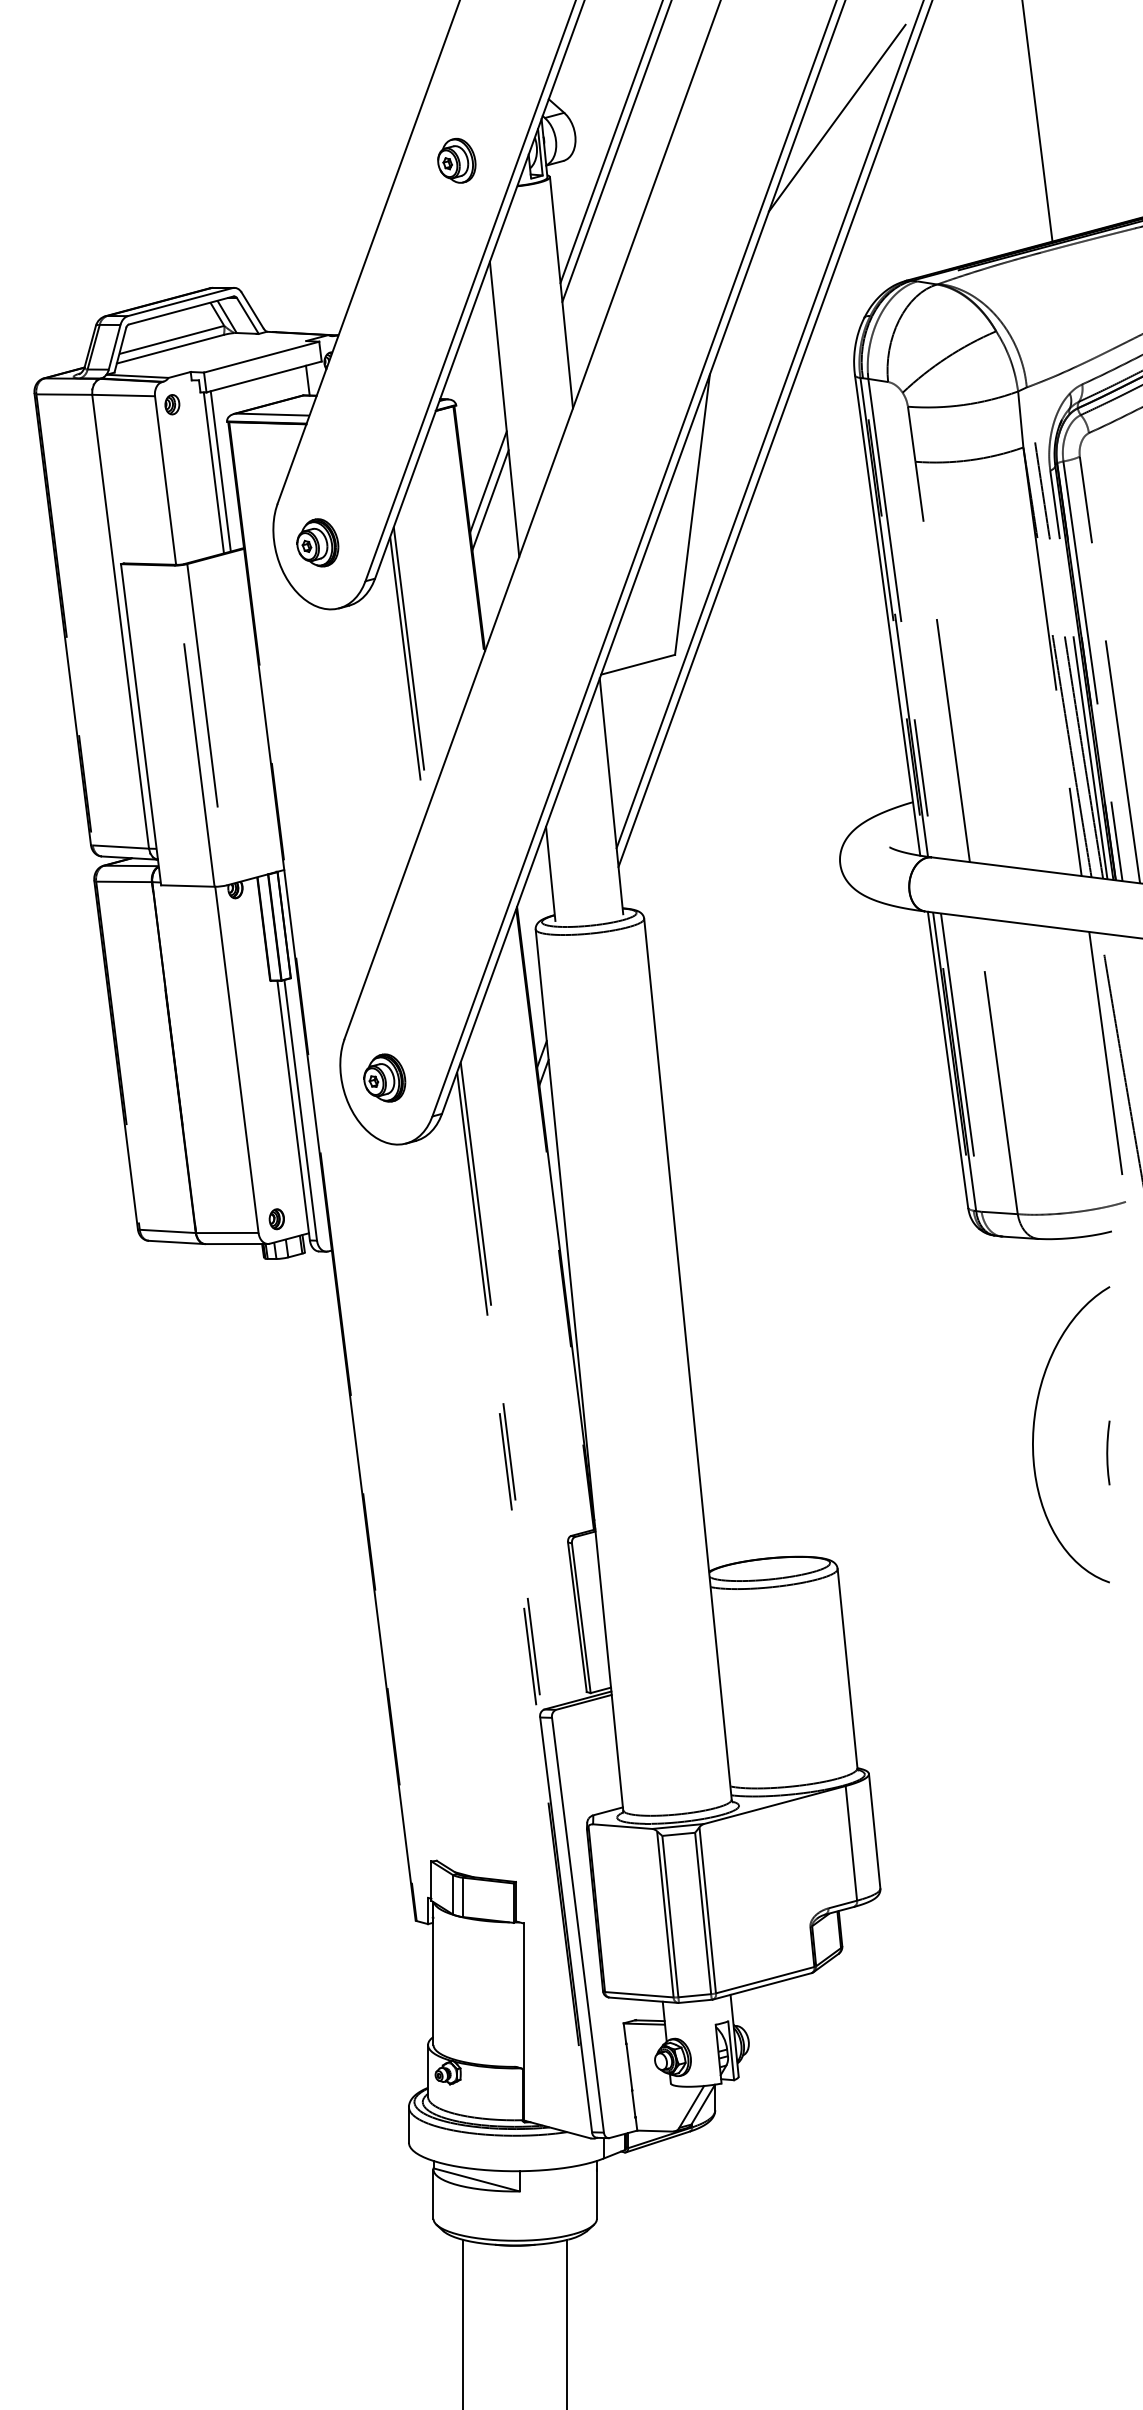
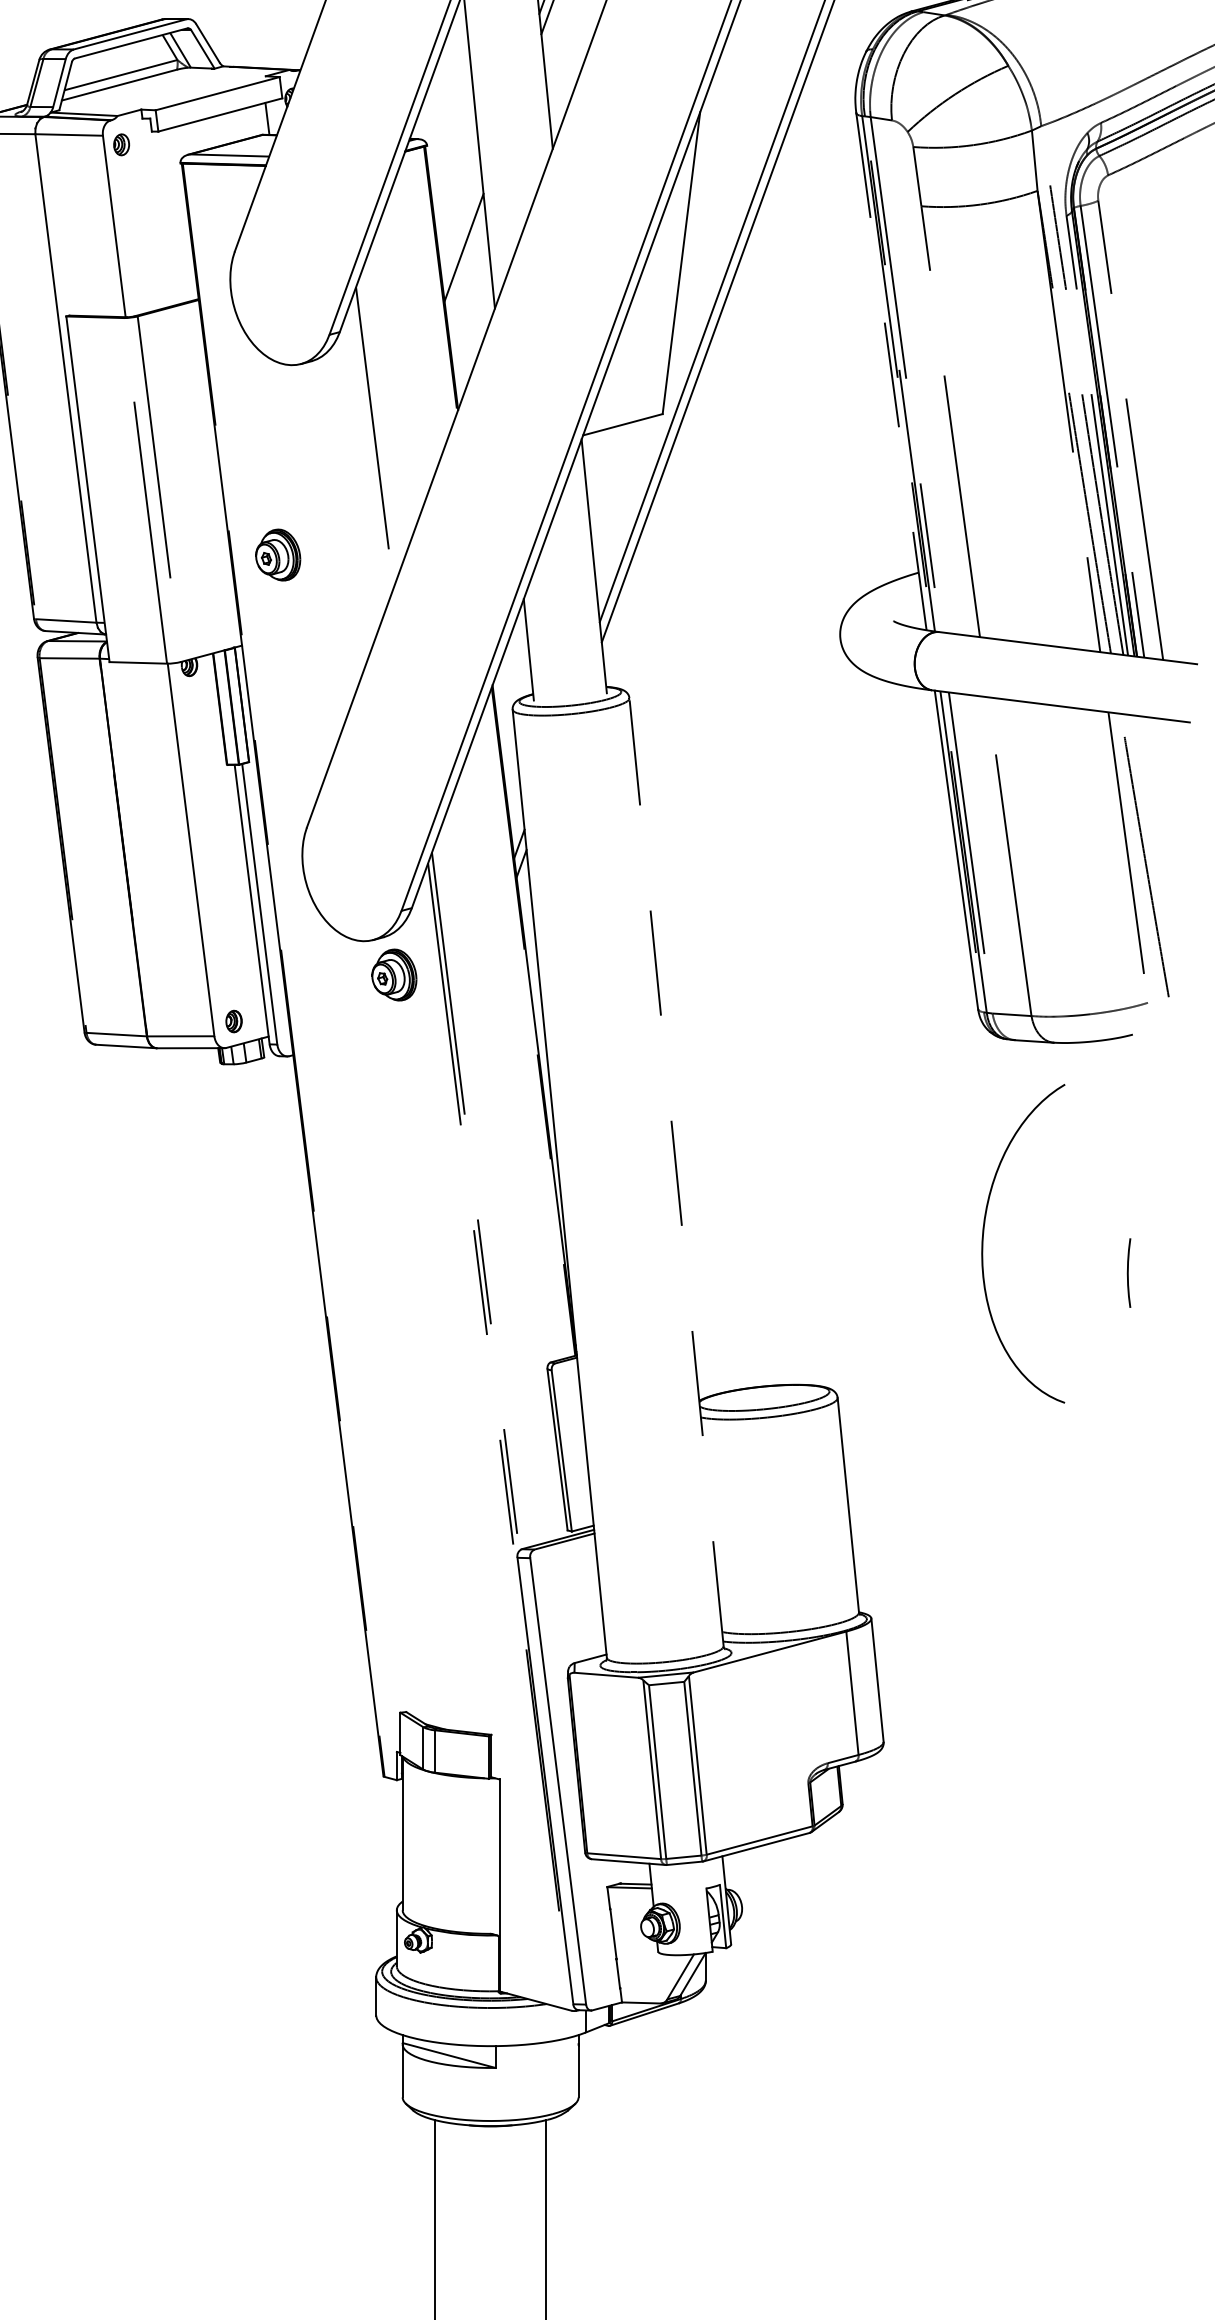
line: (220, 471) -> (173, 216), removed
line: (213, 472) -> (165, 217), removed
line: (488, 481) -> (461, 227), removed
part: (317, 542) -> (277, 554), moved
line: (887, 616) -> (891, 372), solid -> dashed
line: (410, 666) -> (377, 426), removed
part: (384, 1077) -> (394, 974), moved
line: (687, 1359) -> (676, 1172), solid -> dashed
curve: (1034, 1434) -> (983, 1243), moved

